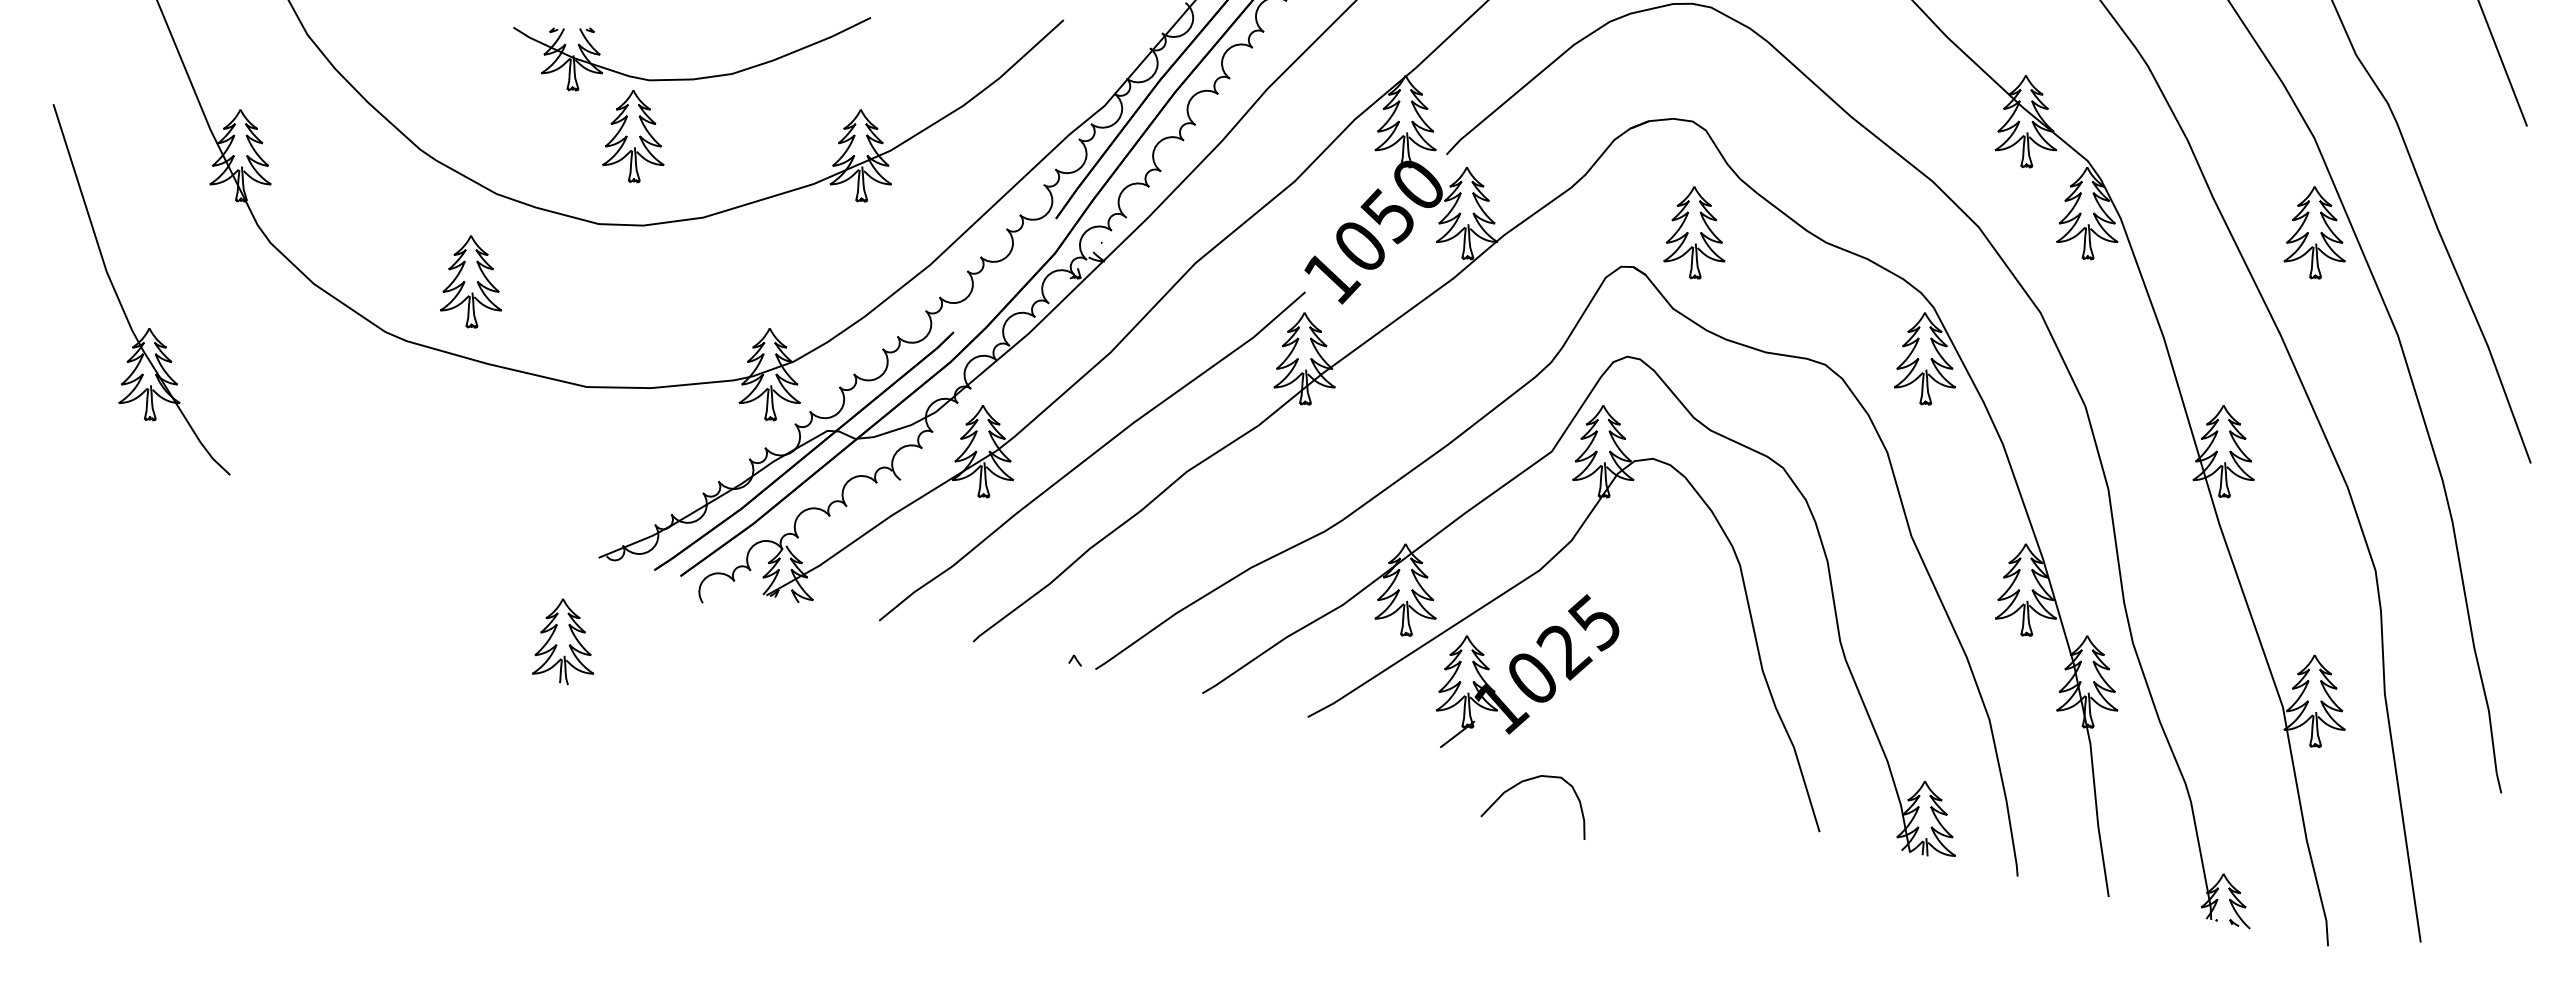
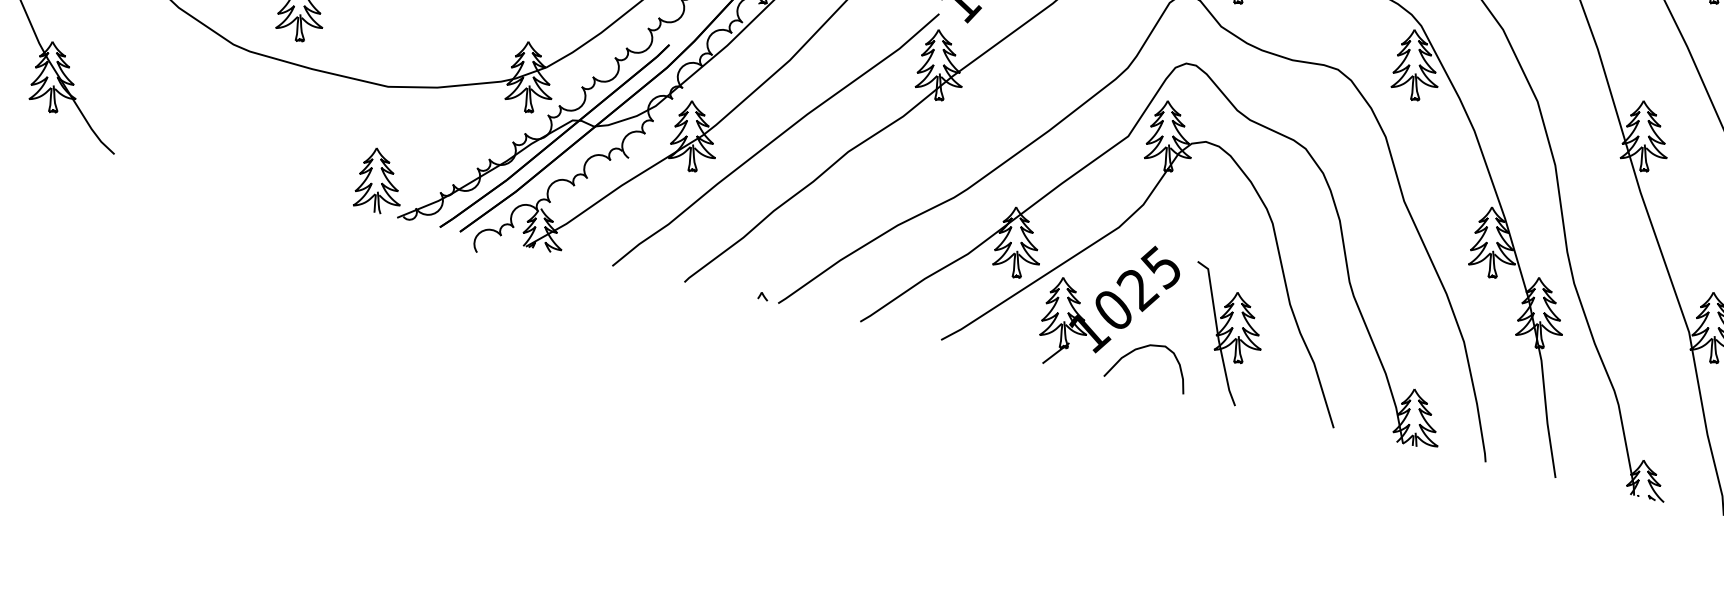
part: (562, 641) -> (376, 180), moved
part: (1683, 708) -> (1229, 333), added
curve: (1516, 786) -> (1131, 353), moved

